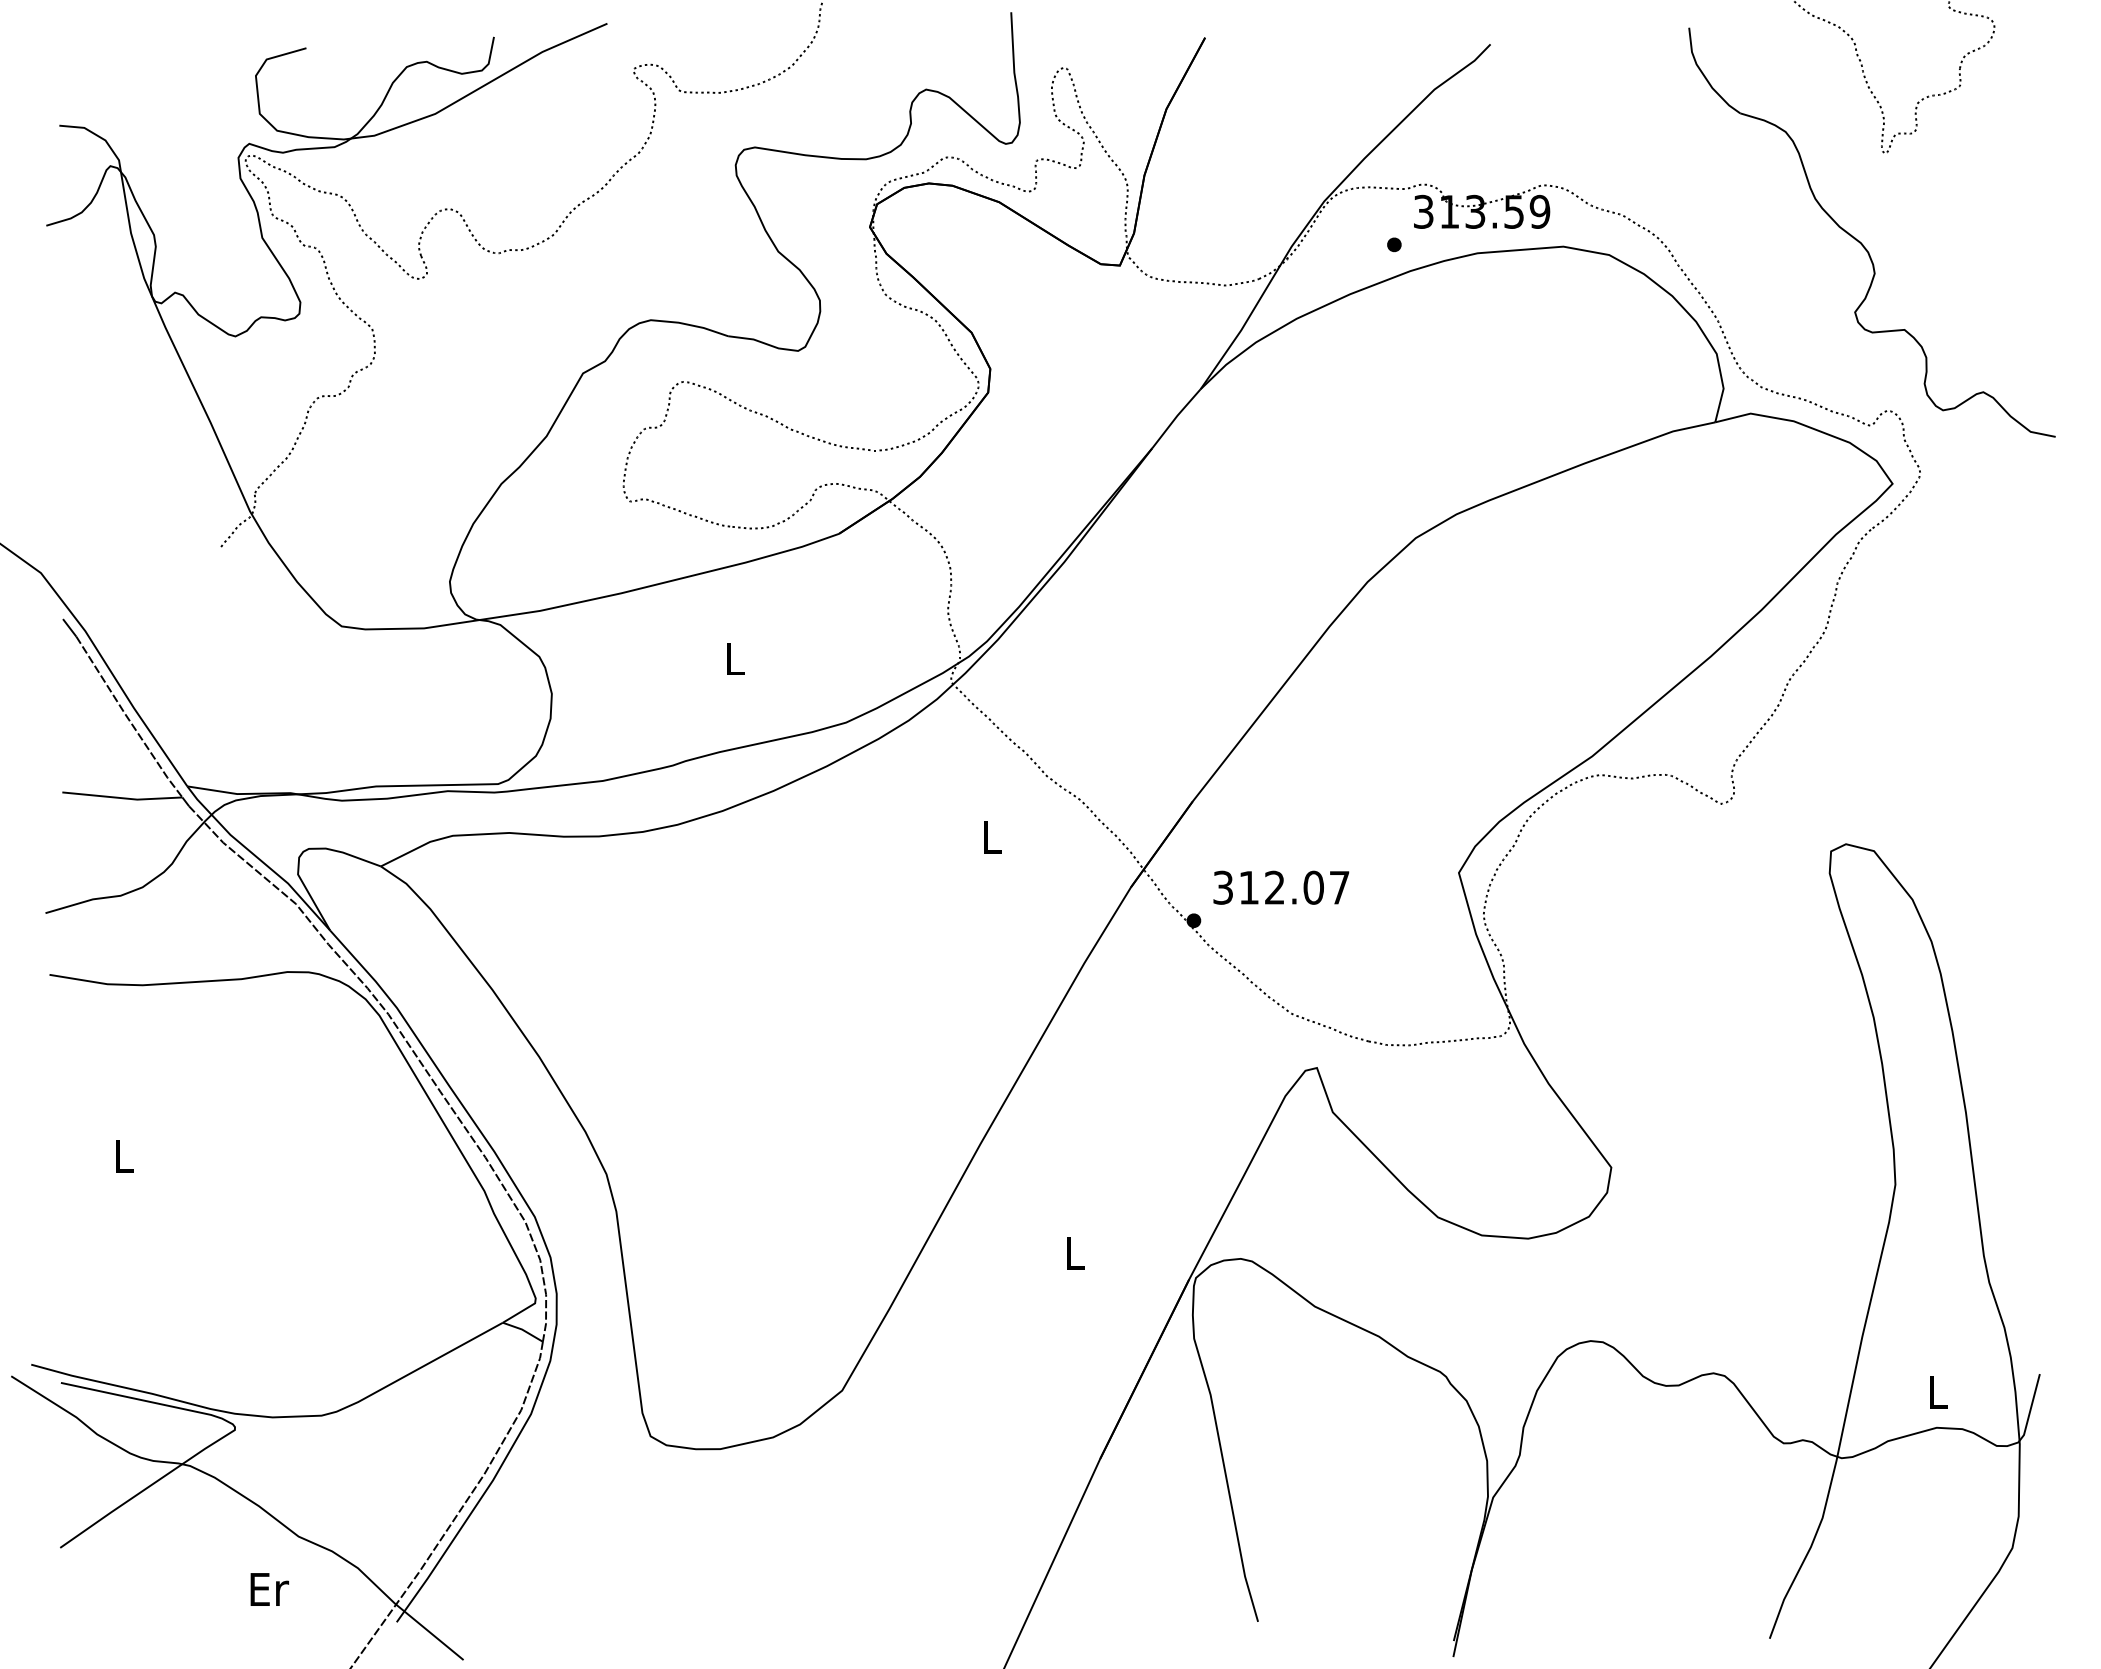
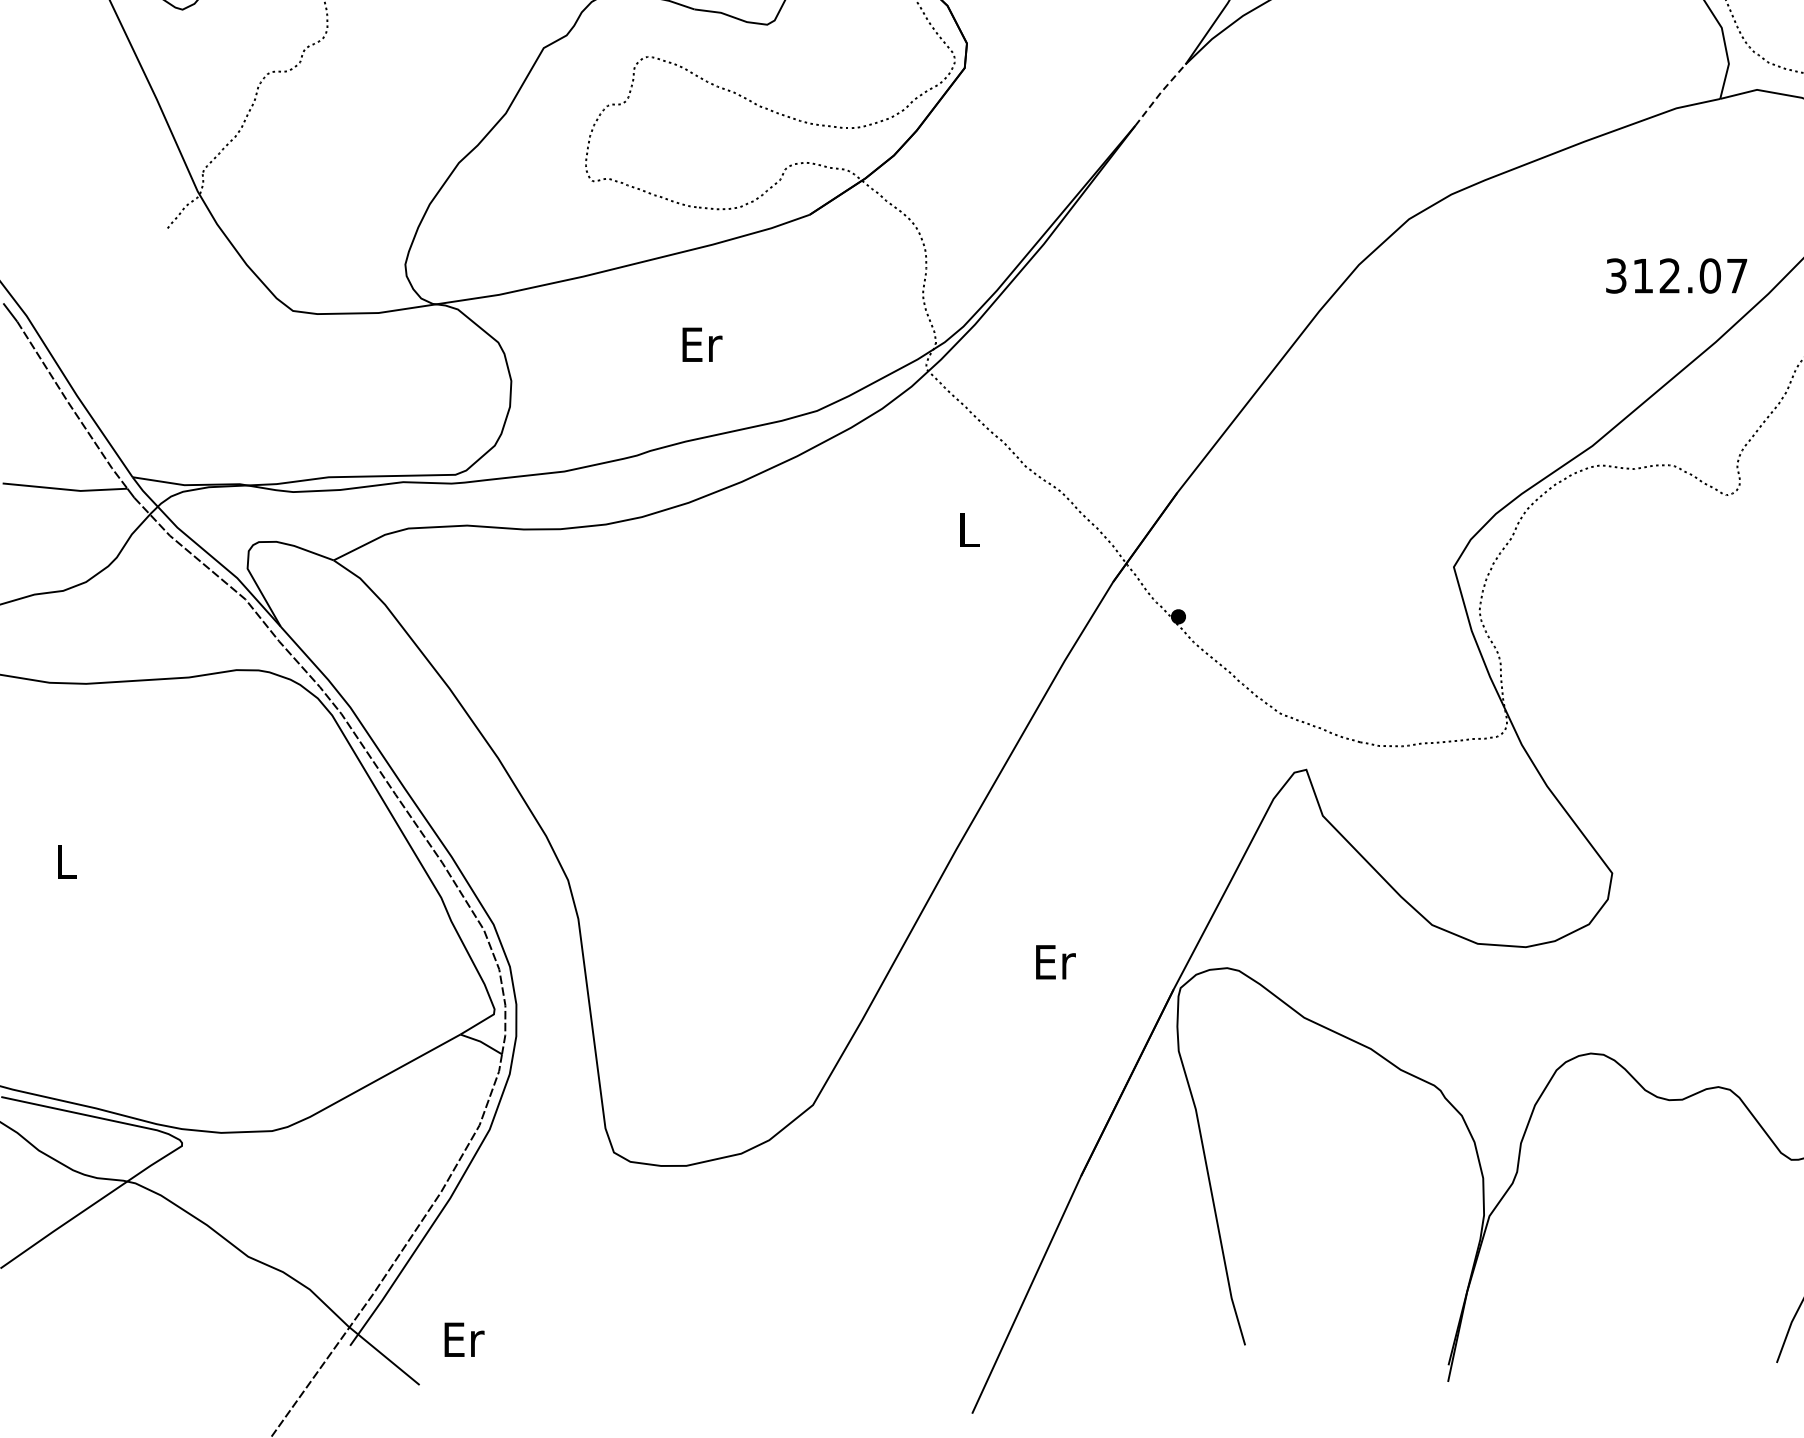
line: (1176, 417) -> (1160, 93), solid -> dashed
text: (735, 658) -> (702, 344), L -> Er
text: (1281, 887) -> (1676, 275), moved
text: (1075, 1252) -> (1055, 961), L -> Er
text: (269, 1589) -> (464, 1339), moved

